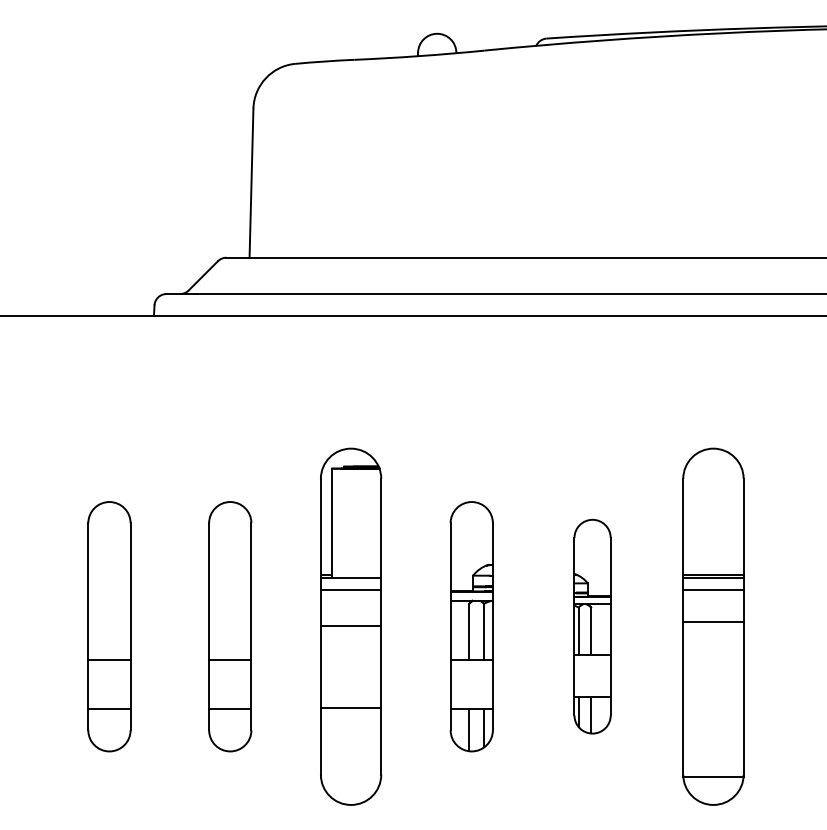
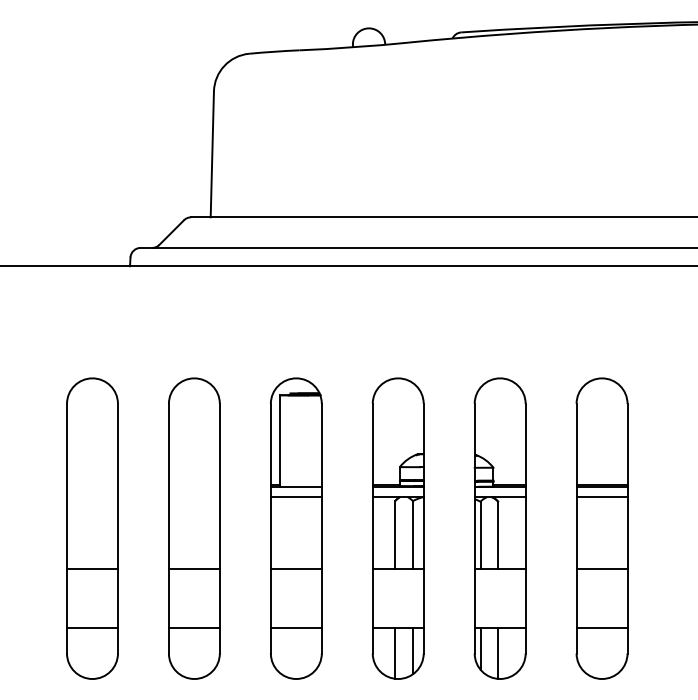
line: (712, 621) -> (601, 568), moved
line: (350, 625) -> (295, 568), moved
part: (109, 626) -> (92, 528), size x1.43
part: (230, 626) -> (194, 528), size x1.43
part: (470, 626) -> (397, 528), size x1.43
part: (591, 626) -> (499, 528), size x1.67
line: (350, 708) -> (295, 628), moved
line: (712, 777) -> (601, 628), moved

